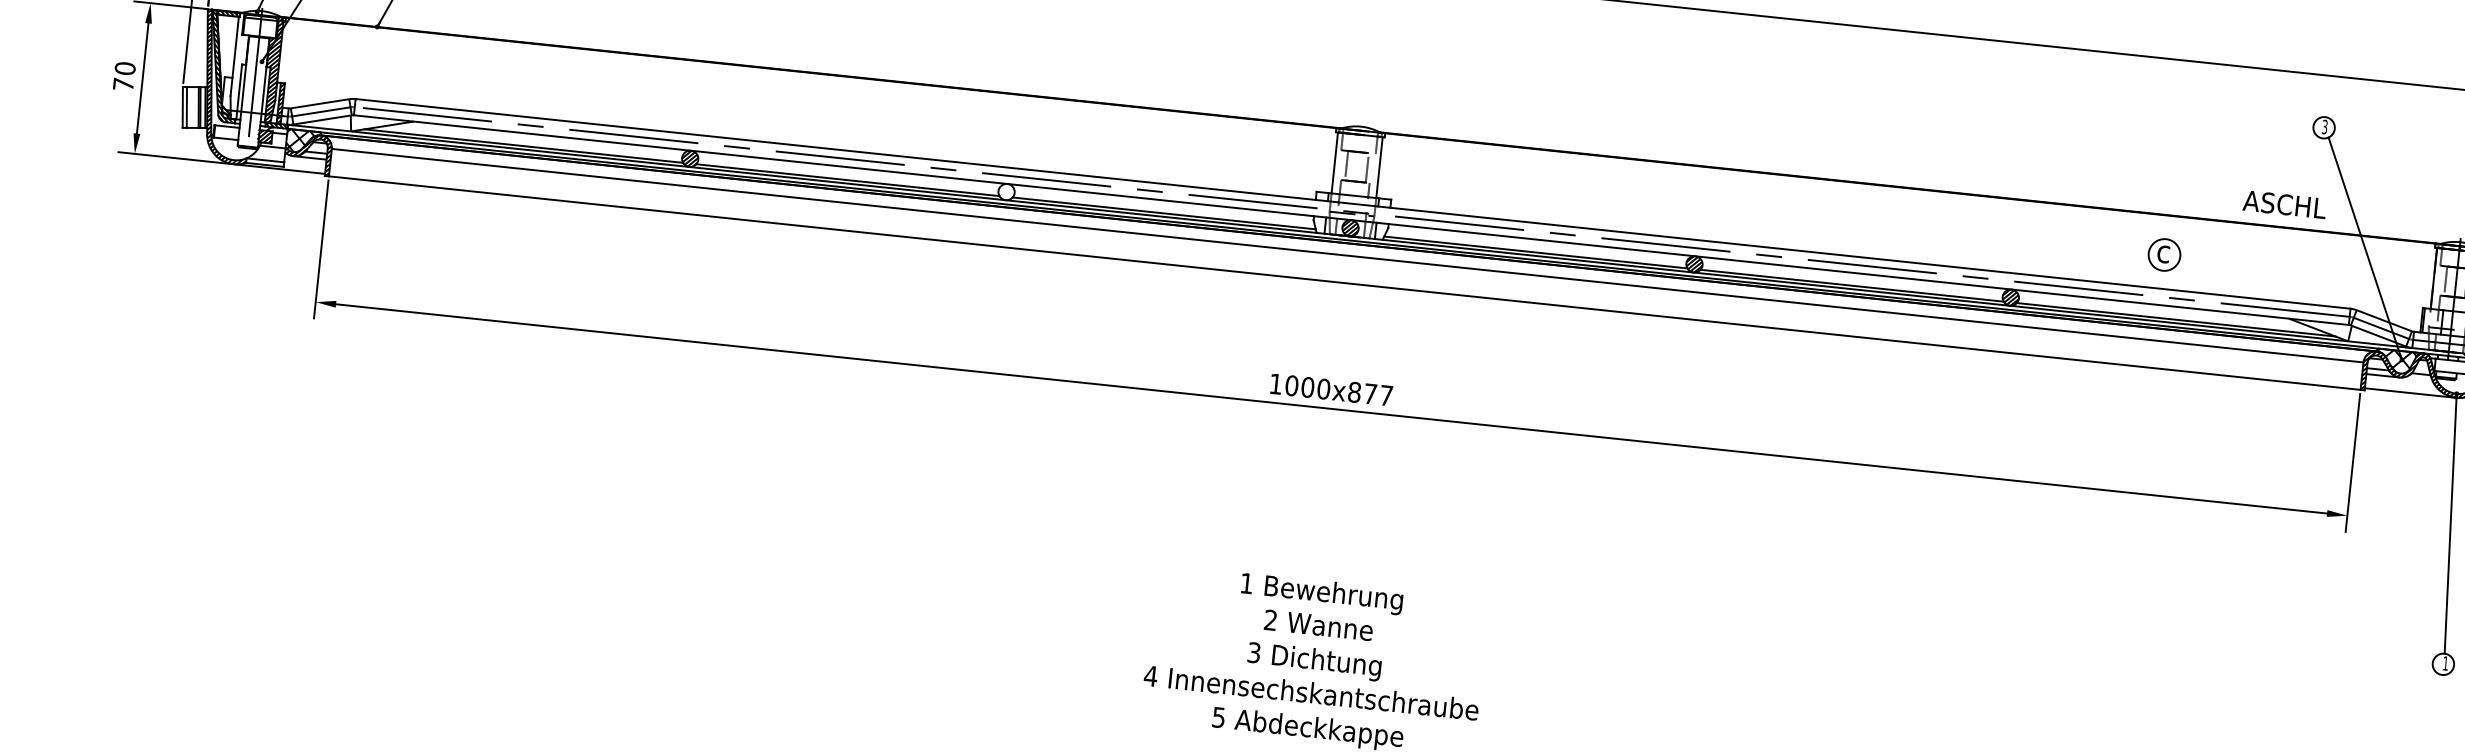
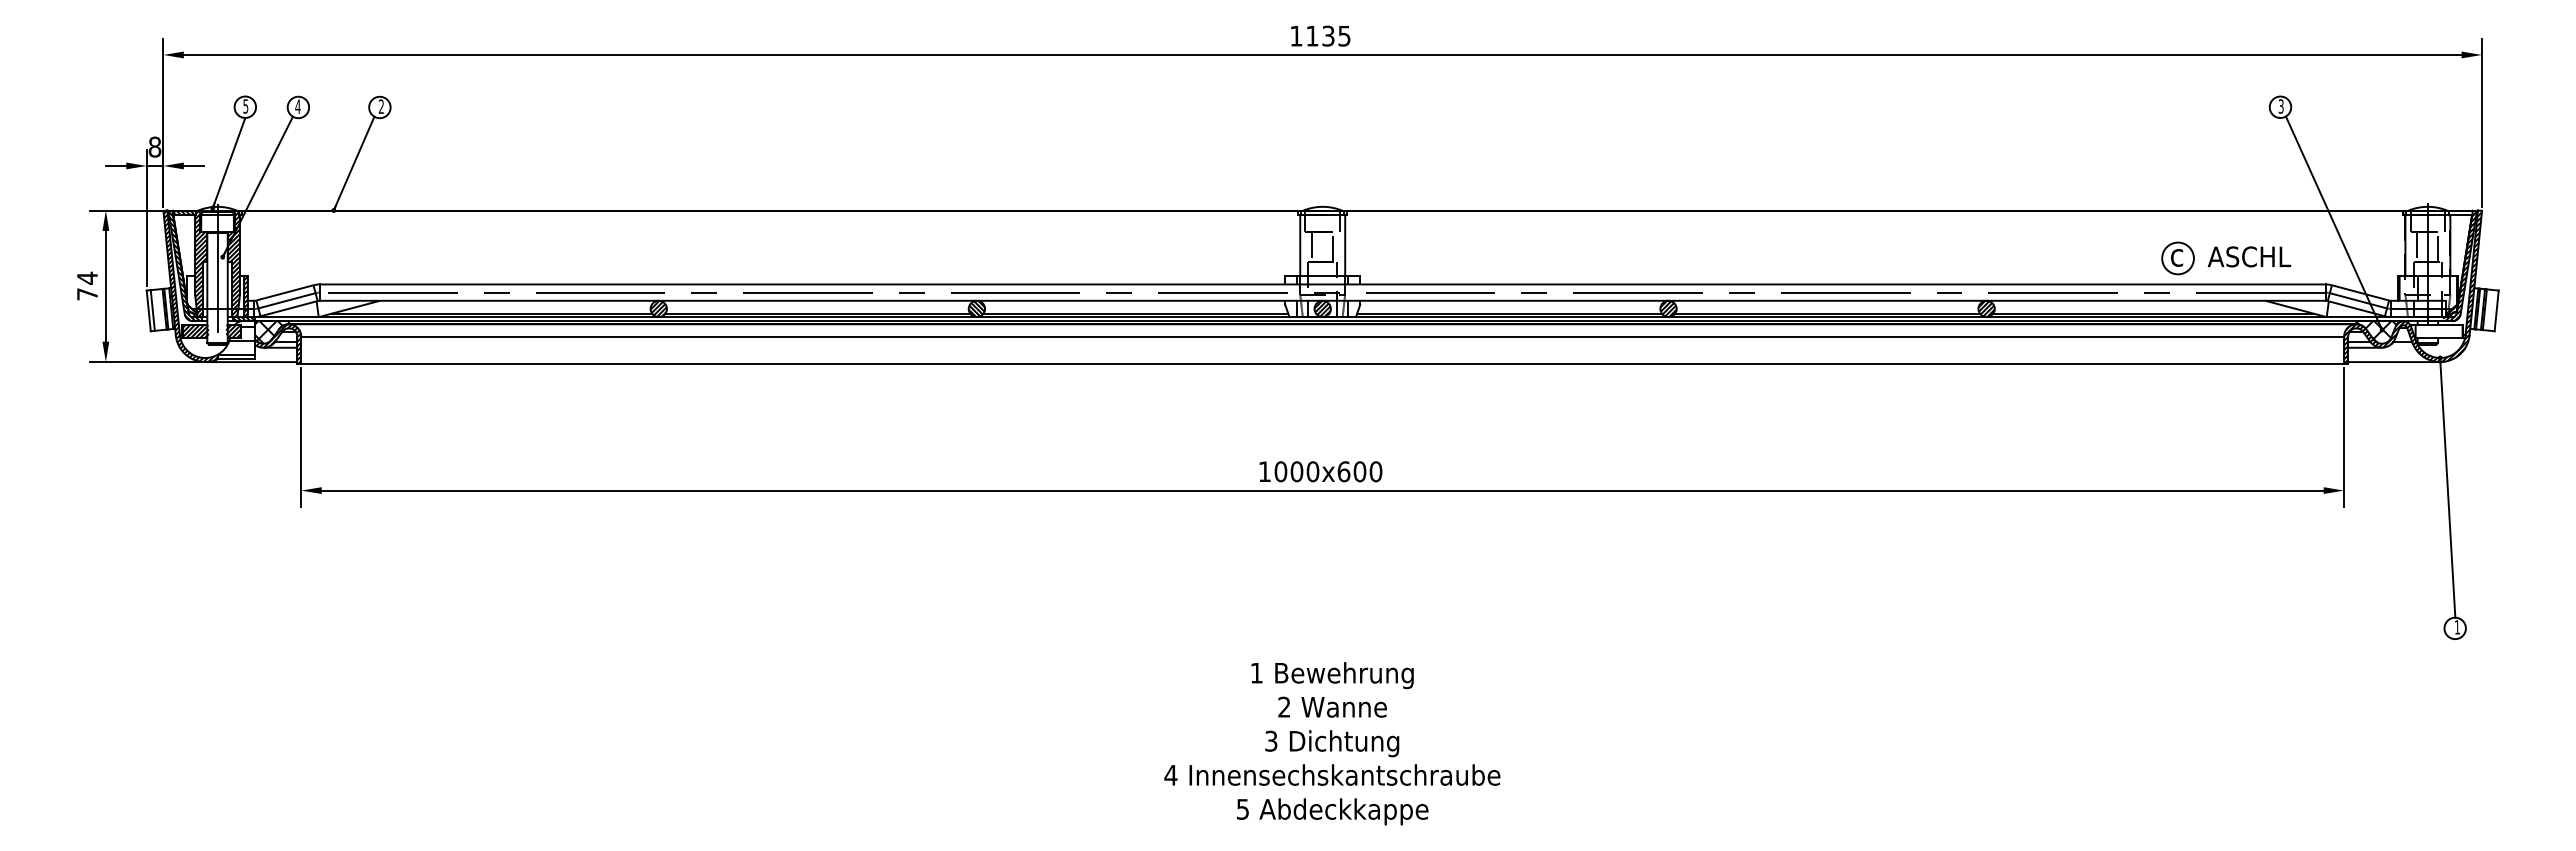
hatch: (240, 65) -> (201, 263), added
text: (125, 67) -> (87, 277), 70 -> 74
hatch: (227, 132) -> (195, 331), added
hatch: (1006, 191) -> (976, 308), added
text: (2284, 204) -> (2249, 256), moved
part: (2163, 254) -> (2177, 258), moved
text: (1370, 393) -> (1359, 471), 1000x877 -> 1000x600

